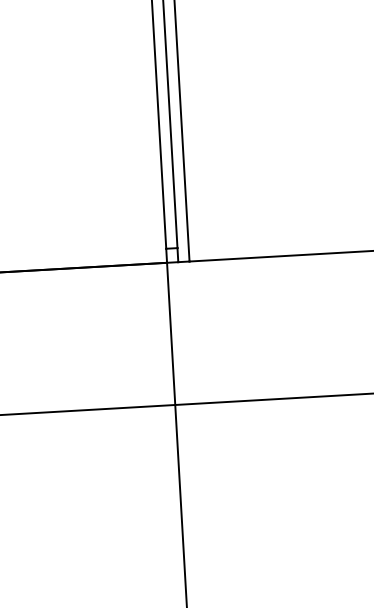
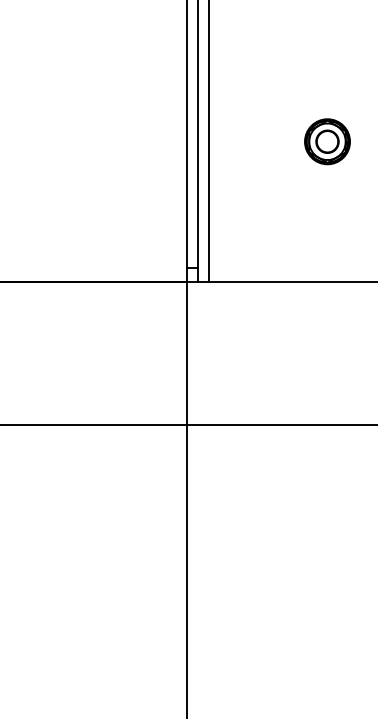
part: (299, 113) -> (327, 141), added

